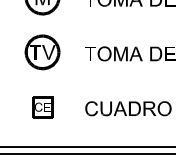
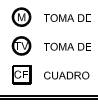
part: (42, 106) -> (21, 74), size x1.67

